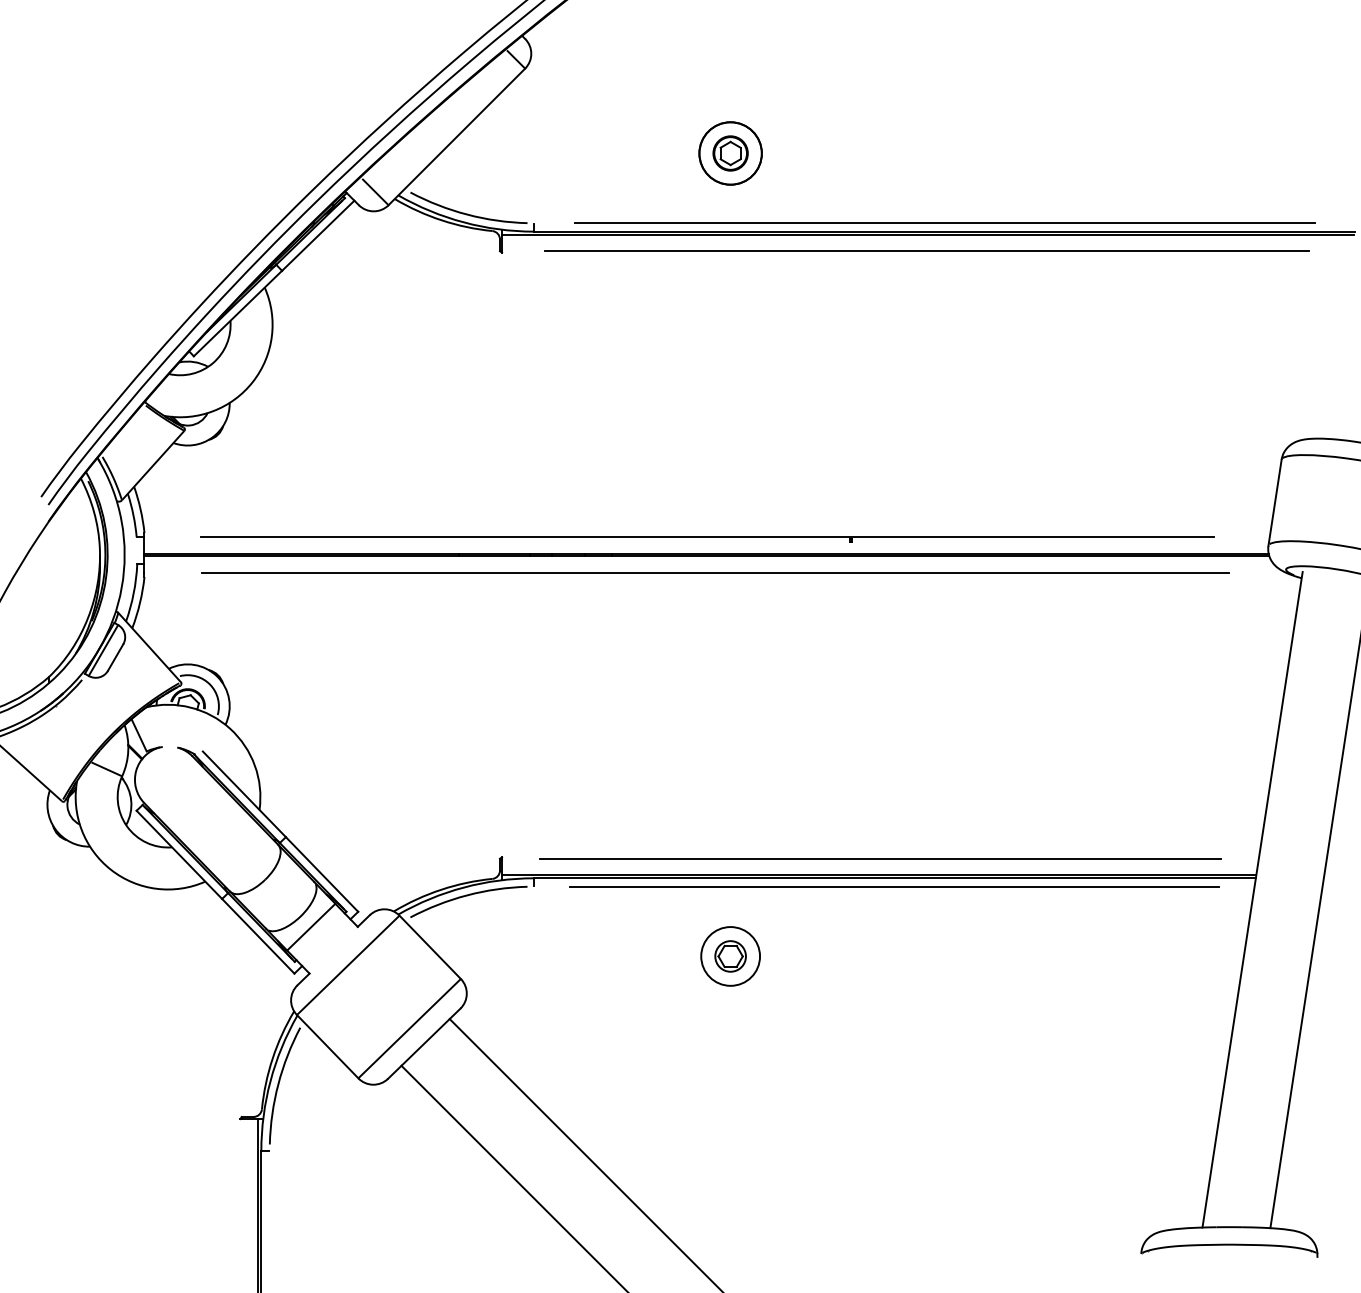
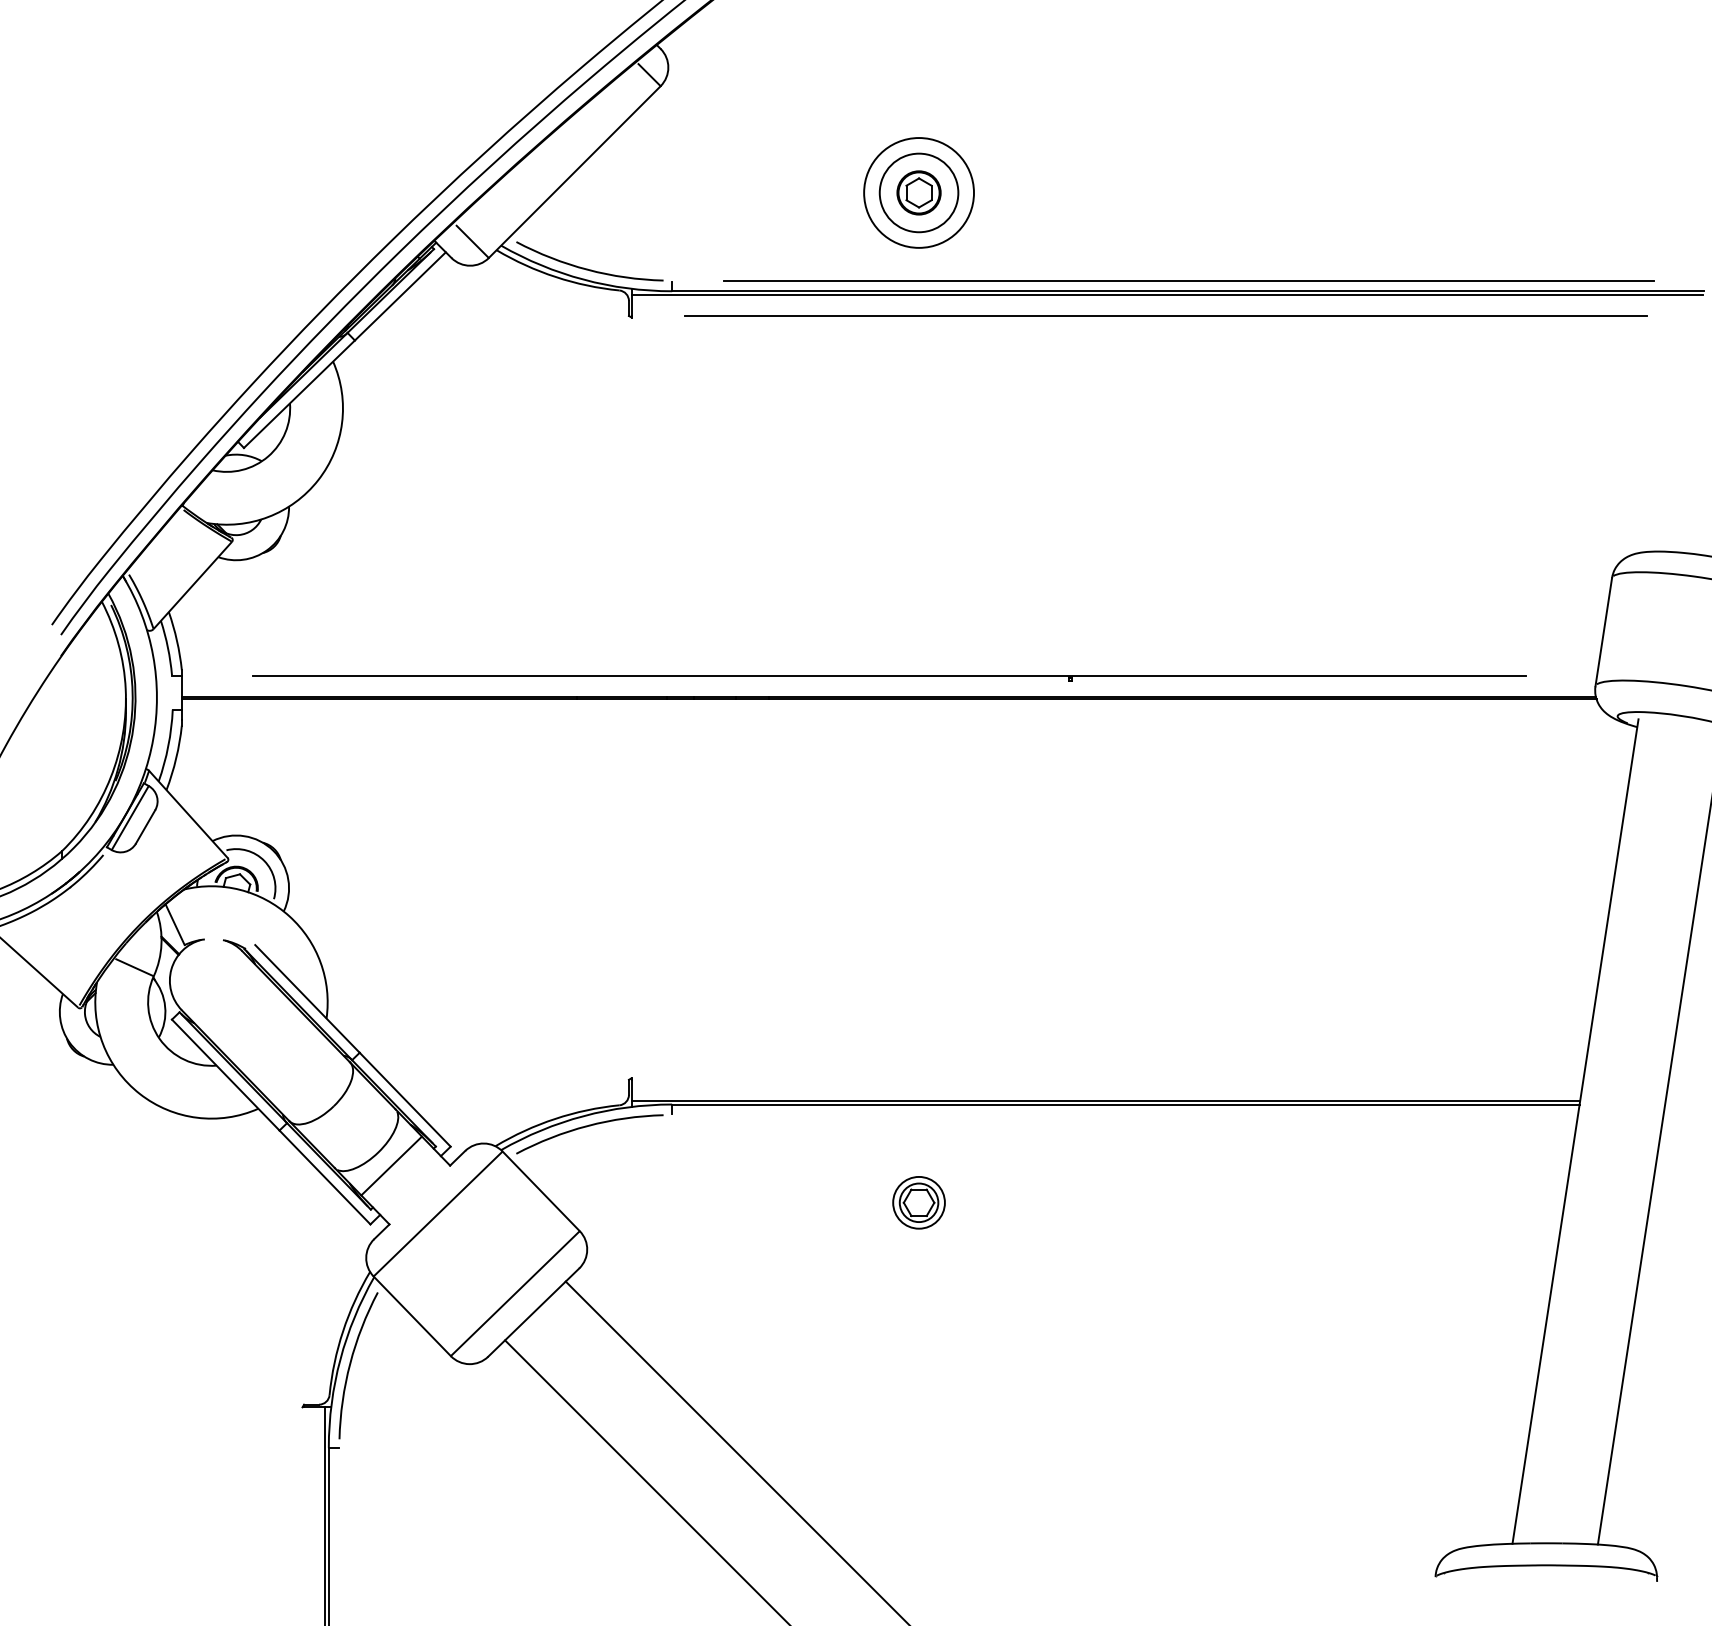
circle: (730, 153) -> (918, 192), size x1.4
line: (715, 572) -> (899, 720), removed
line: (880, 858) -> (1107, 1079), removed
line: (893, 886) -> (1124, 1114), removed
circle: (730, 956) -> (919, 1202), size x0.7

